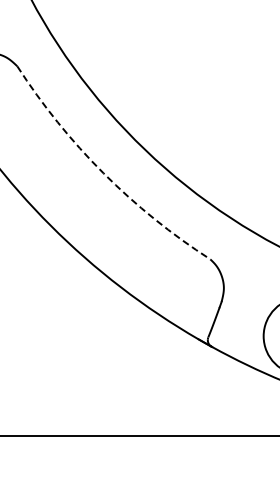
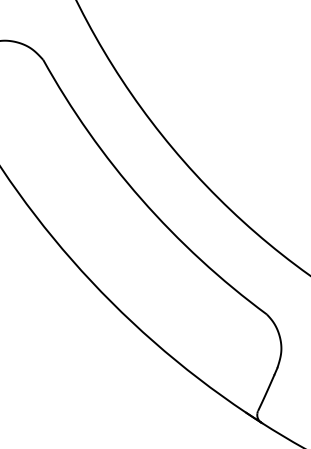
arc: (103, 173) -> (141, 199), dashed -> solid

